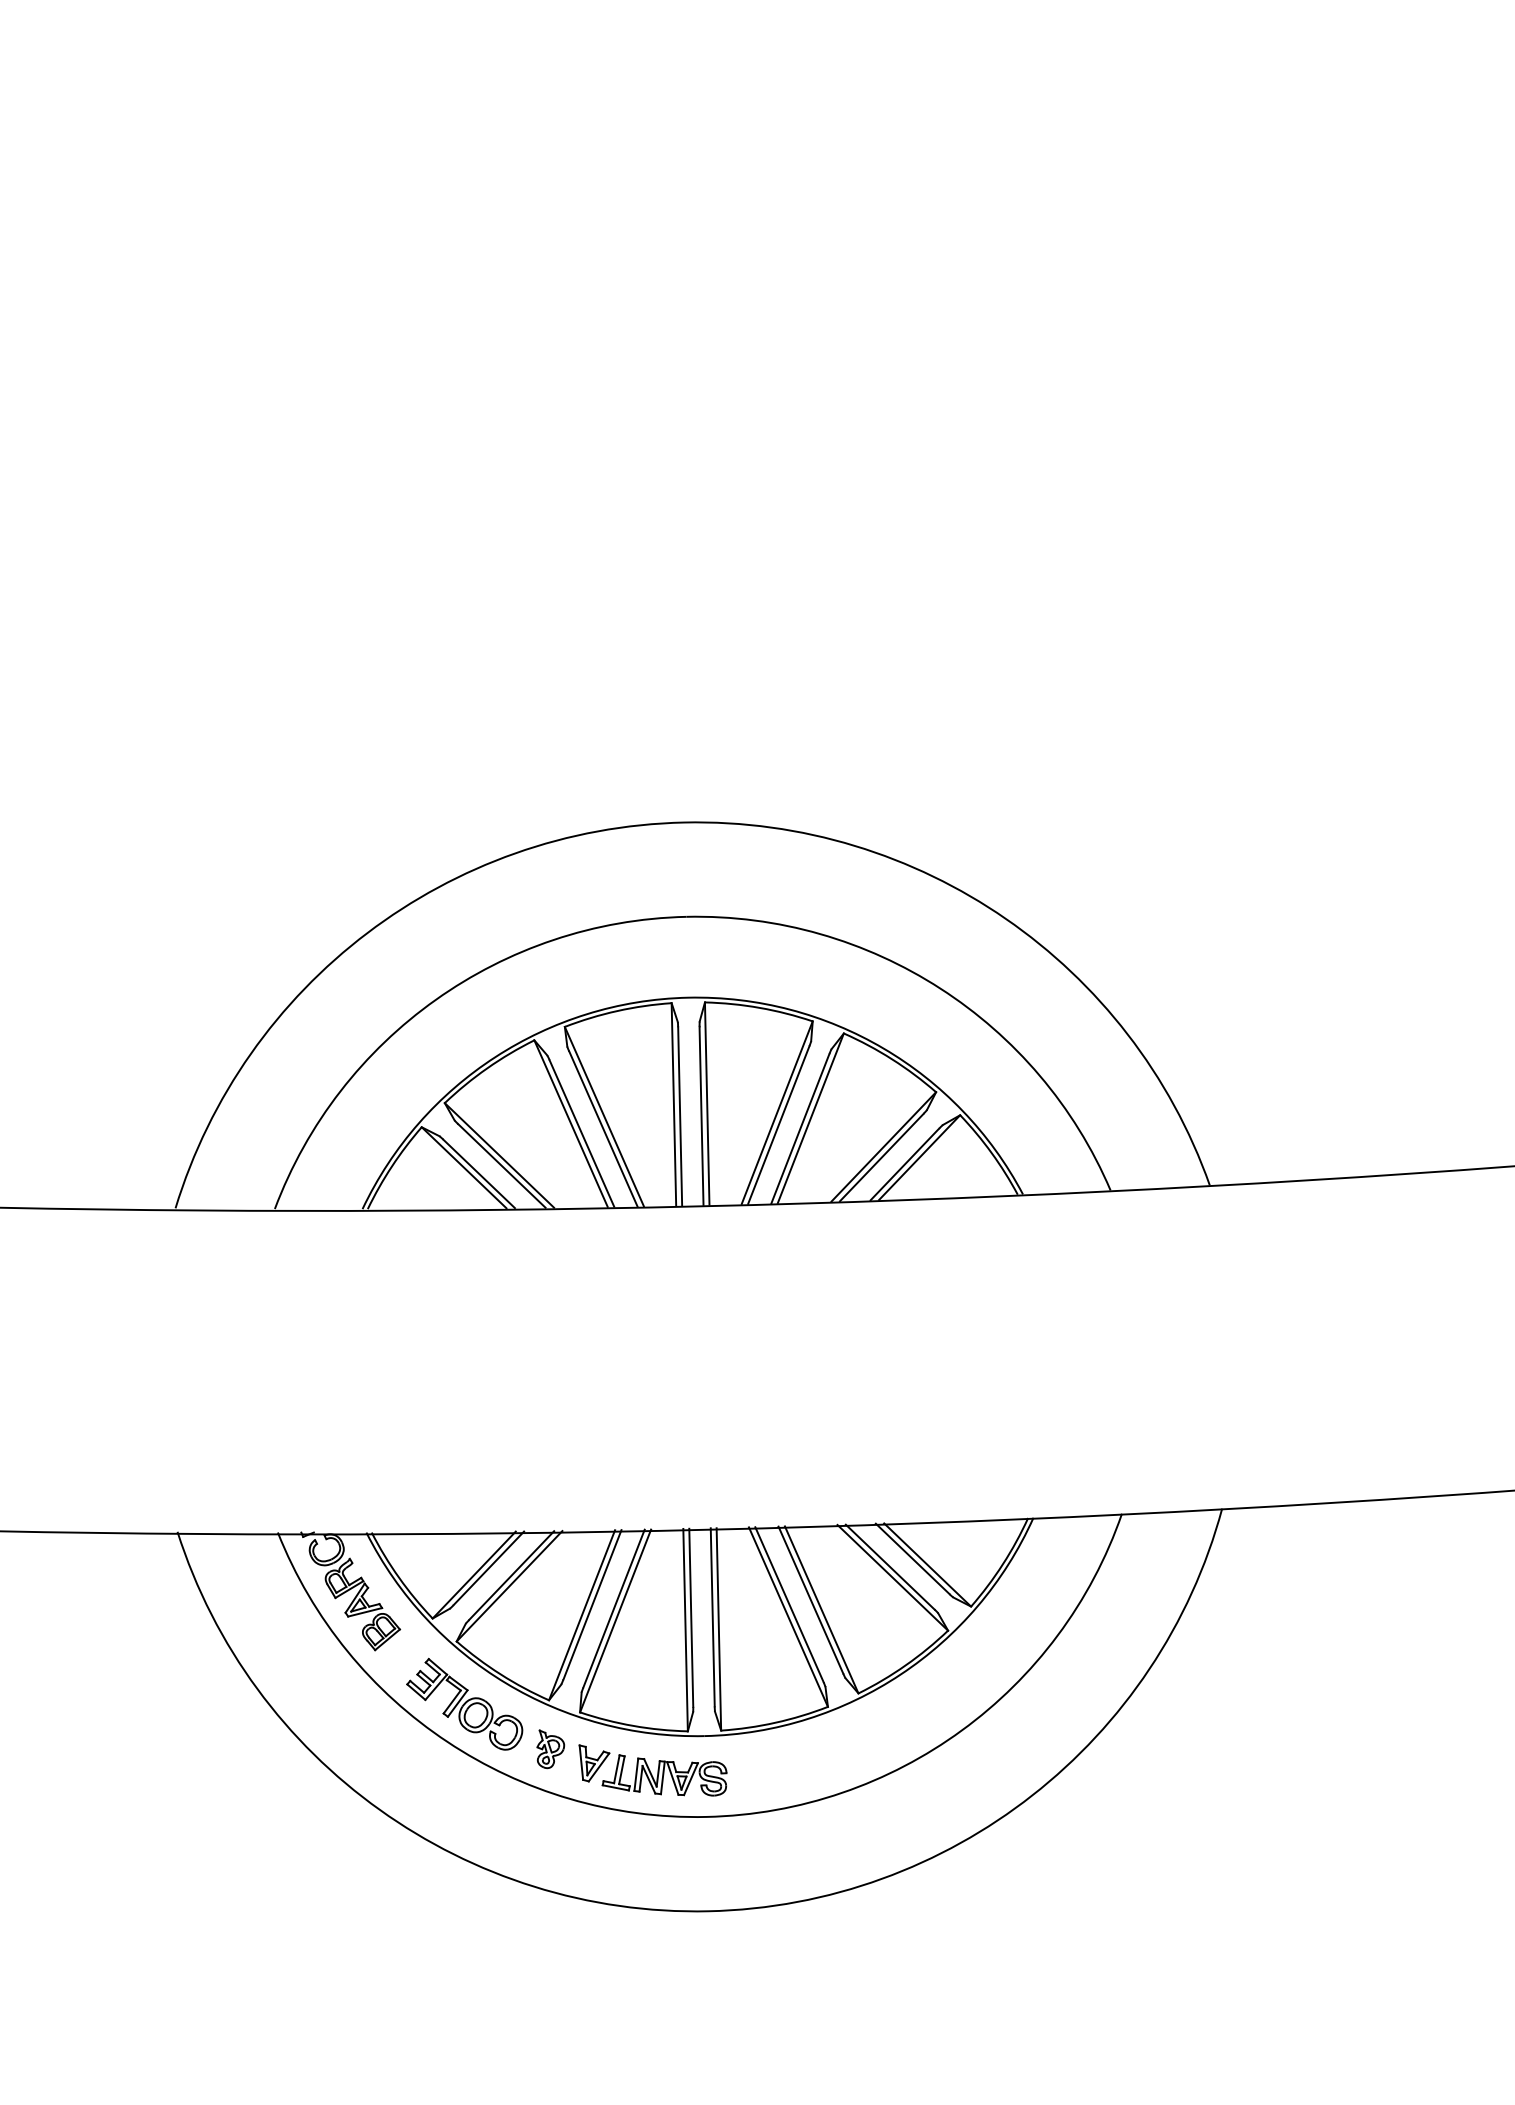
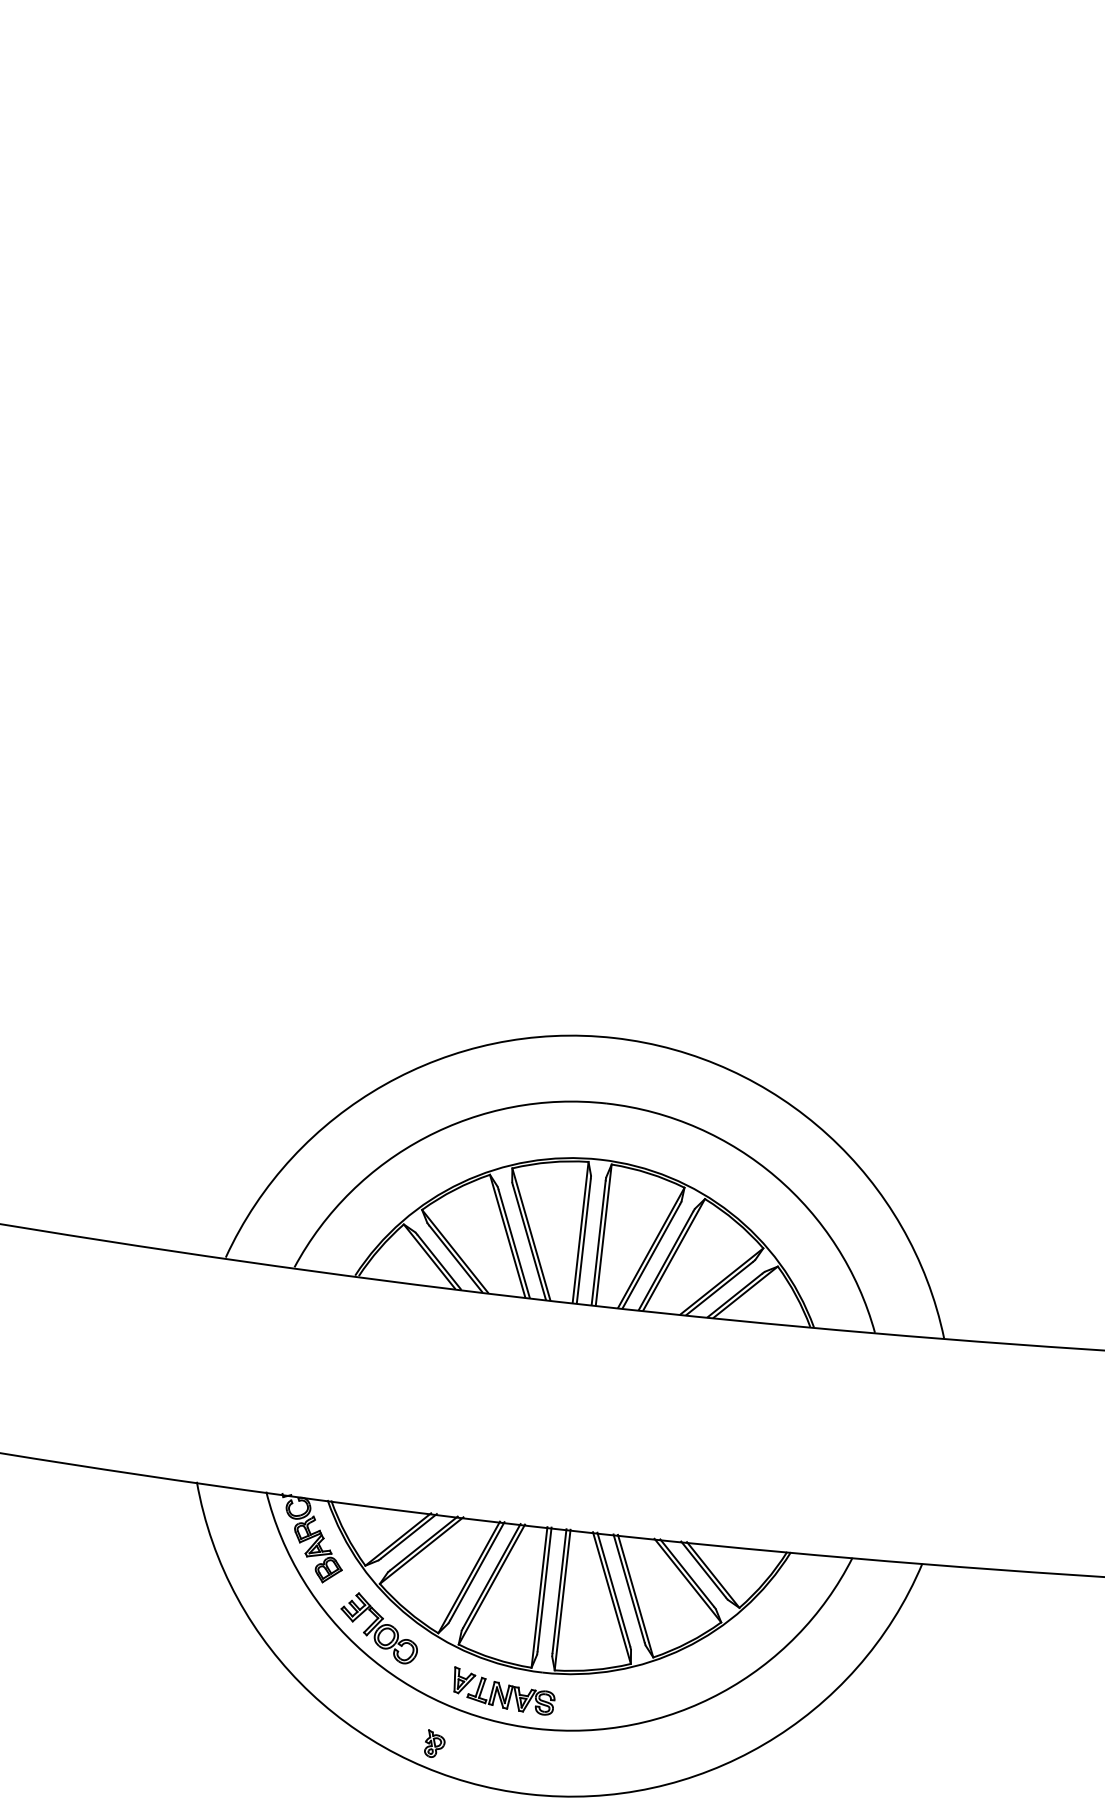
part: (549, 1748) -> (434, 1743), moved

